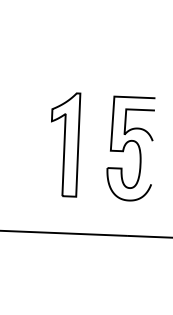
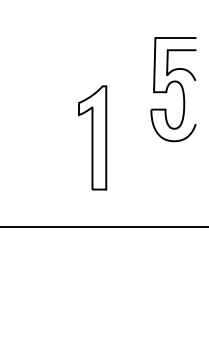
part: (64, 144) -> (92, 137), moved
part: (130, 148) -> (173, 89), moved

